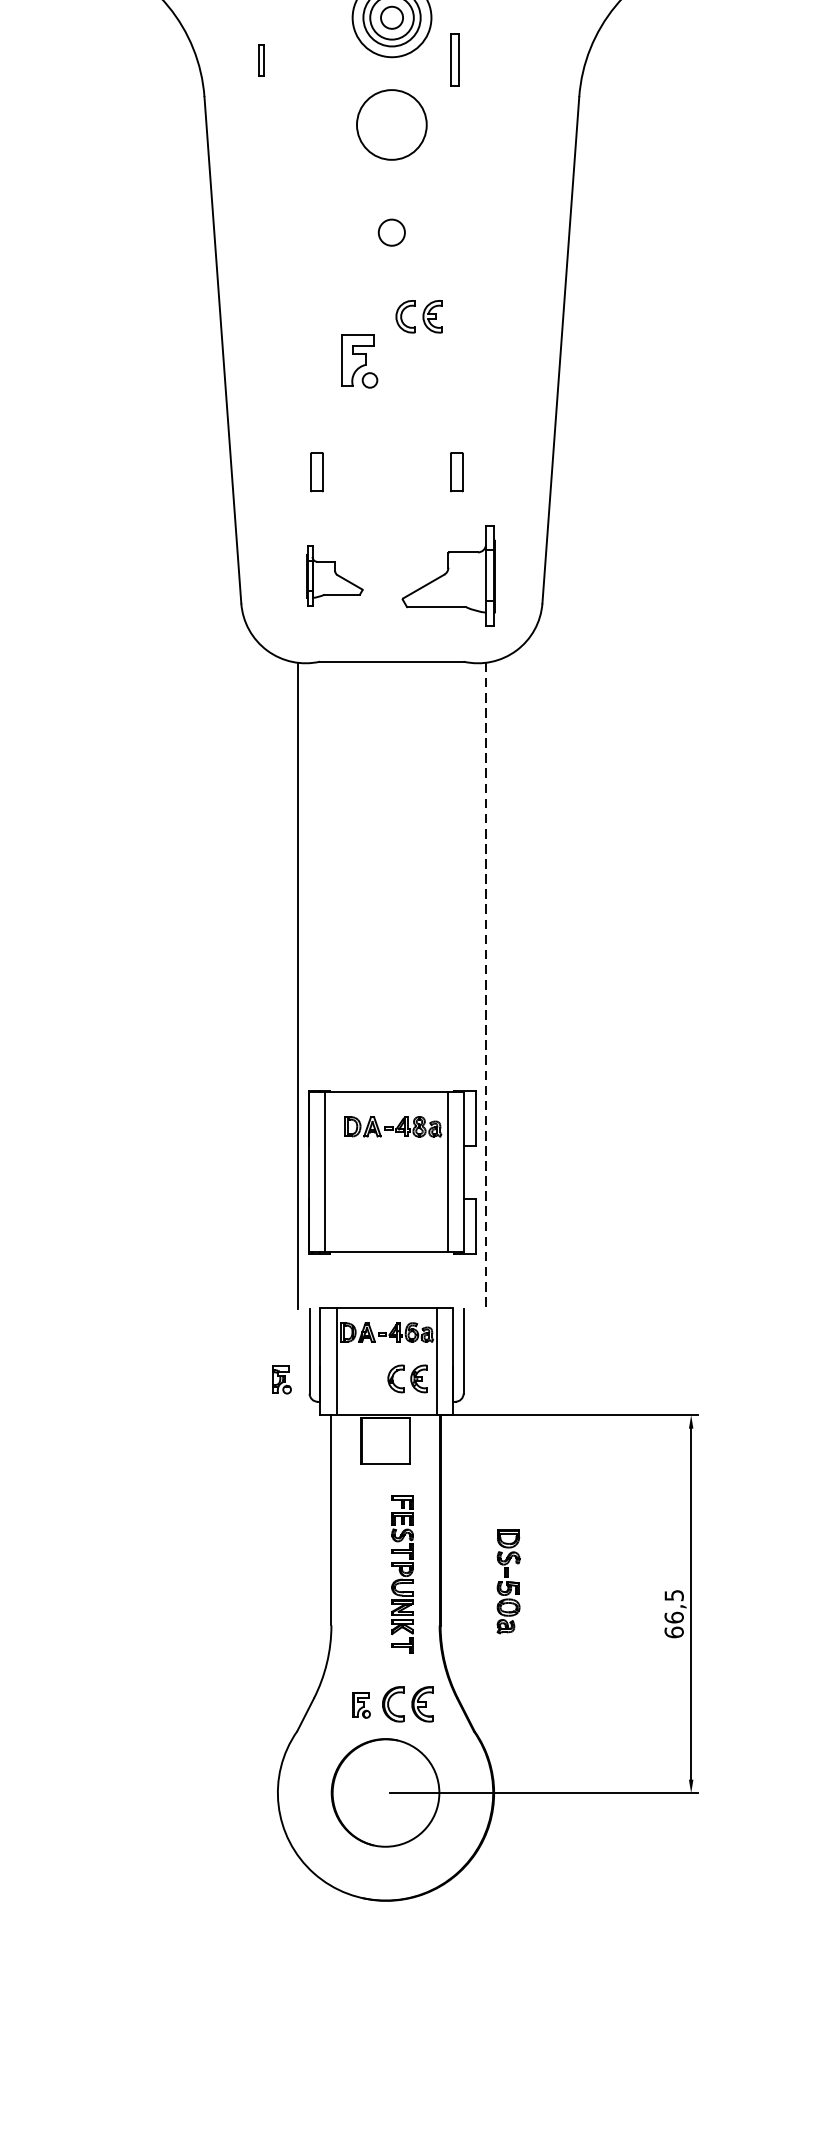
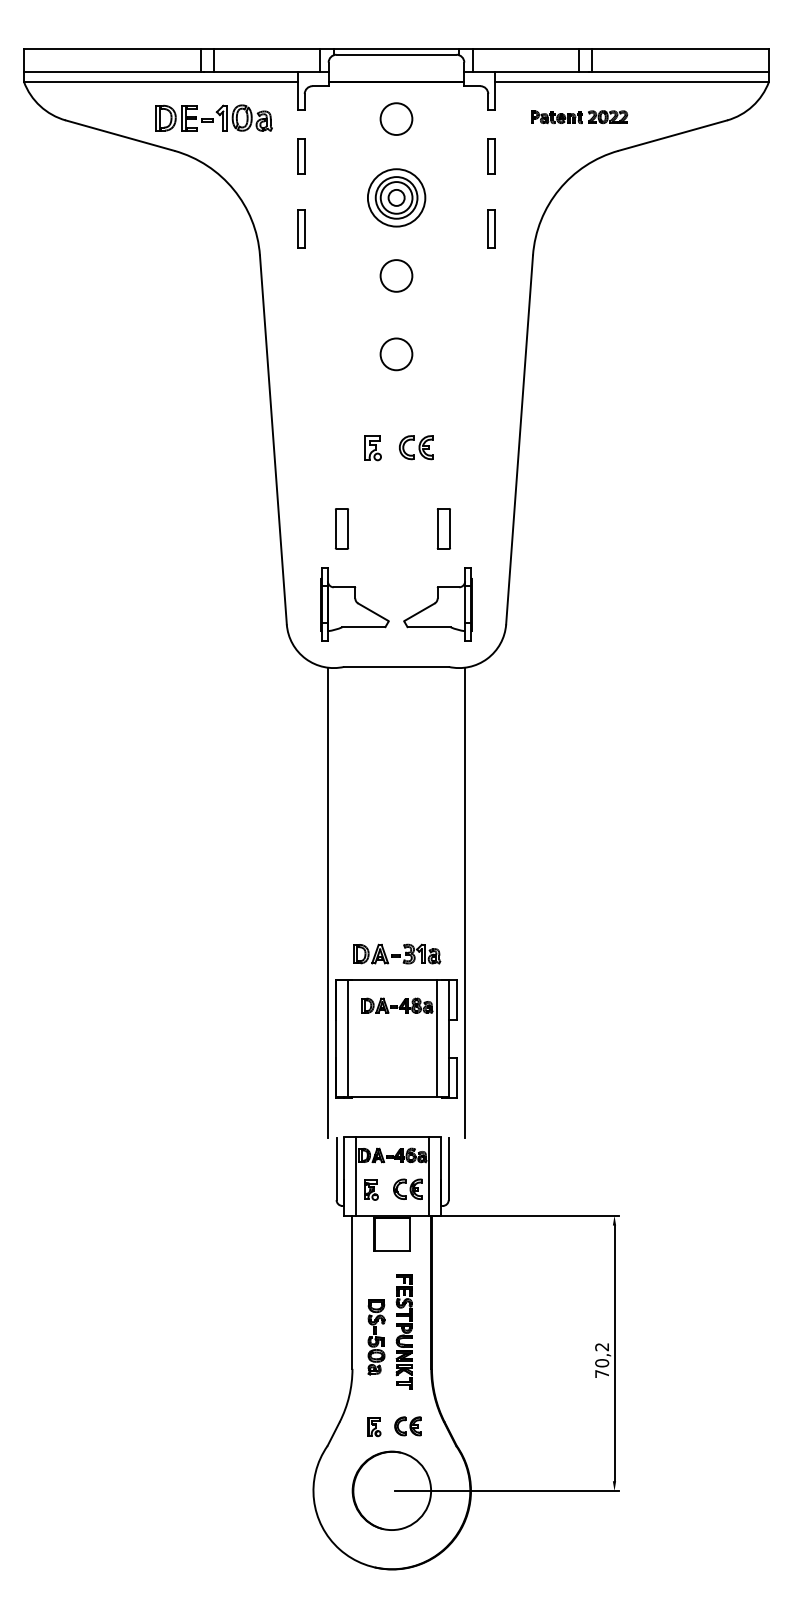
part: (261, 59) -> (301, 228), size x1.67
part: (455, 59) -> (491, 228), moved
circle: (391, 124) -> (396, 275), size x0.62
circle: (391, 232) -> (396, 354), size x1.67
part: (419, 316) -> (416, 447), moved
part: (358, 361) -> (372, 448), size x0.62
part: (316, 471) -> (341, 528), size x1.43
part: (456, 471) -> (443, 528), size x1.43
part: (334, 576) -> (354, 604), size x1.67
line: (486, 986) -> (465, 903), dashed -> solid
part: (393, 1055) -> (397, 953), added
part: (282, 1379) -> (371, 1189), moved
part: (508, 1582) -> (376, 1337), moved
text: (674, 1613) -> (602, 1360), 66,5 -> 70,2
part: (406, 1704) -> (407, 1426), size x0.71

